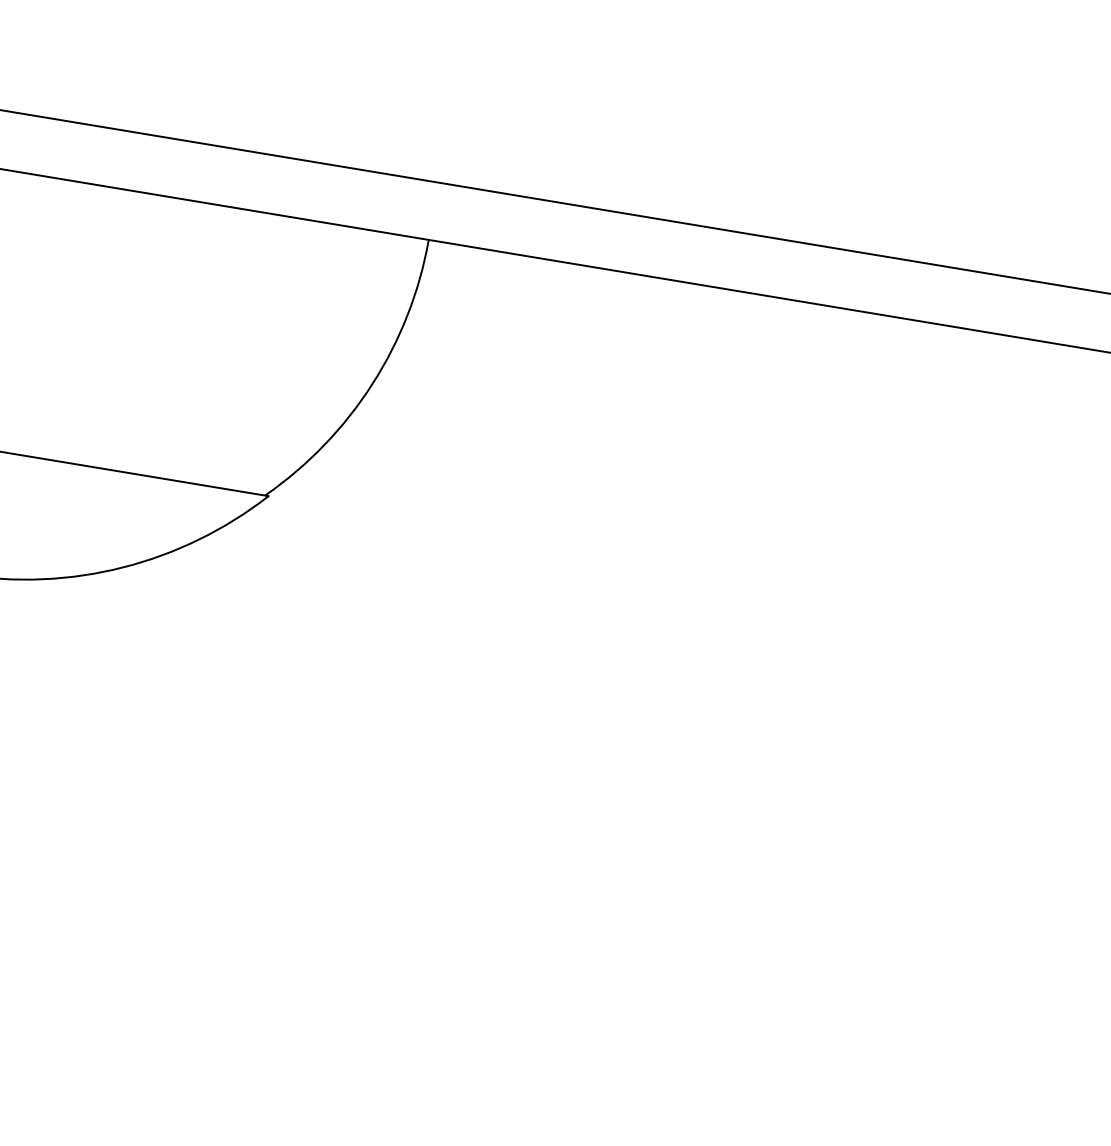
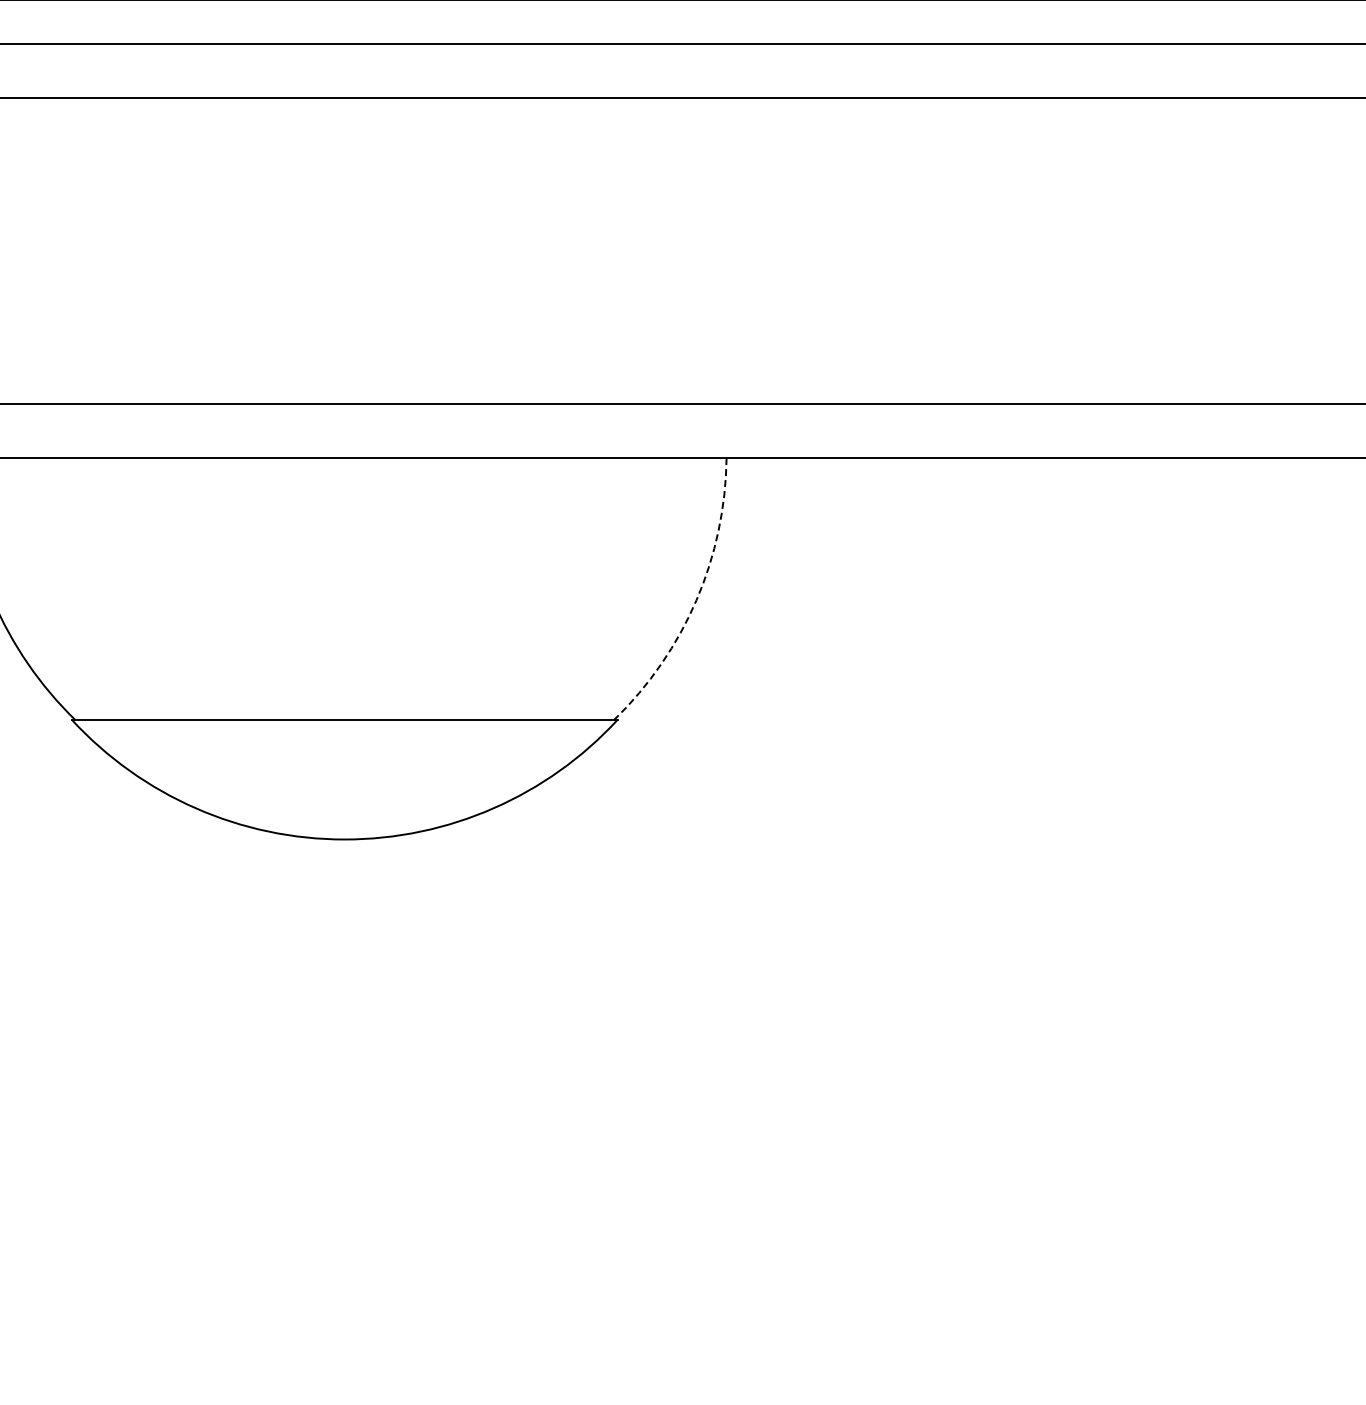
arc: (372, 384) -> (696, 600), solid -> dashed

